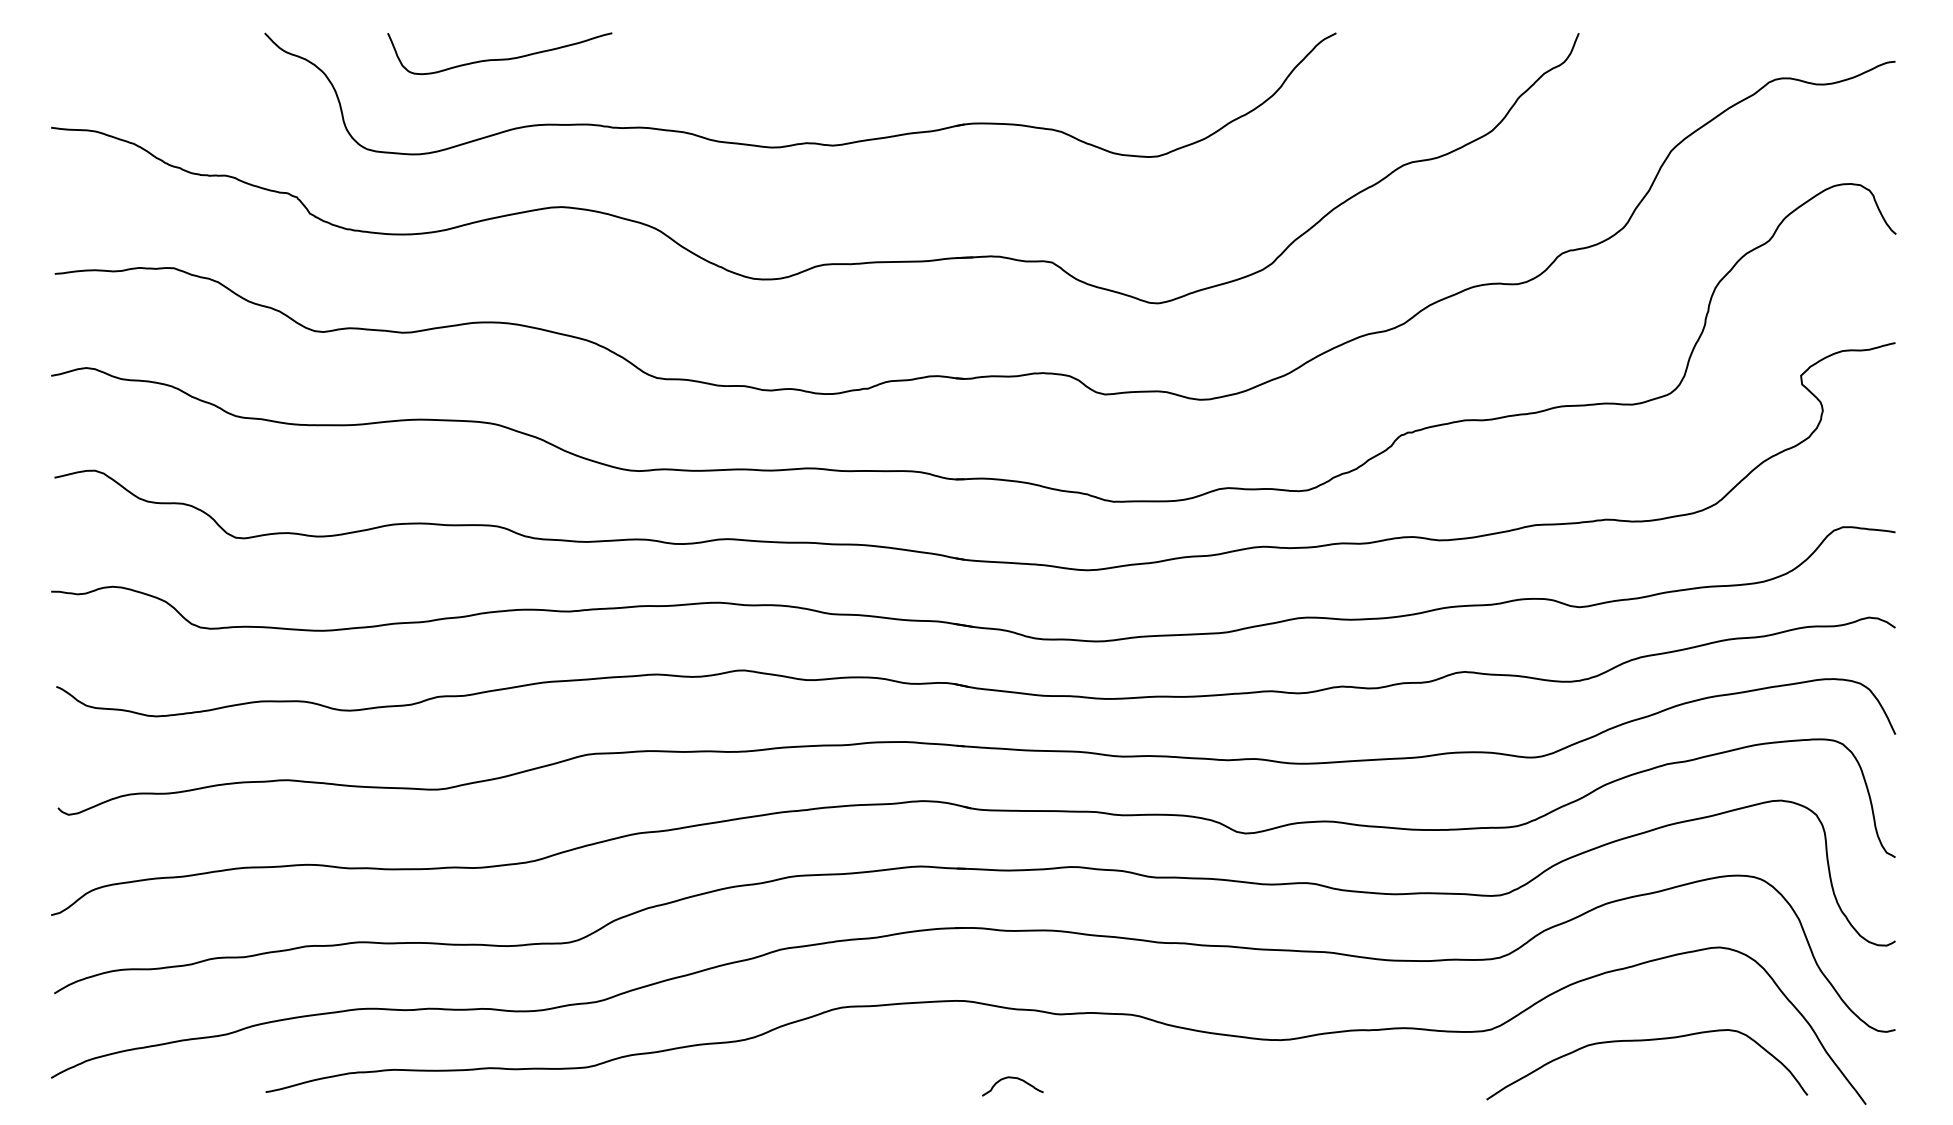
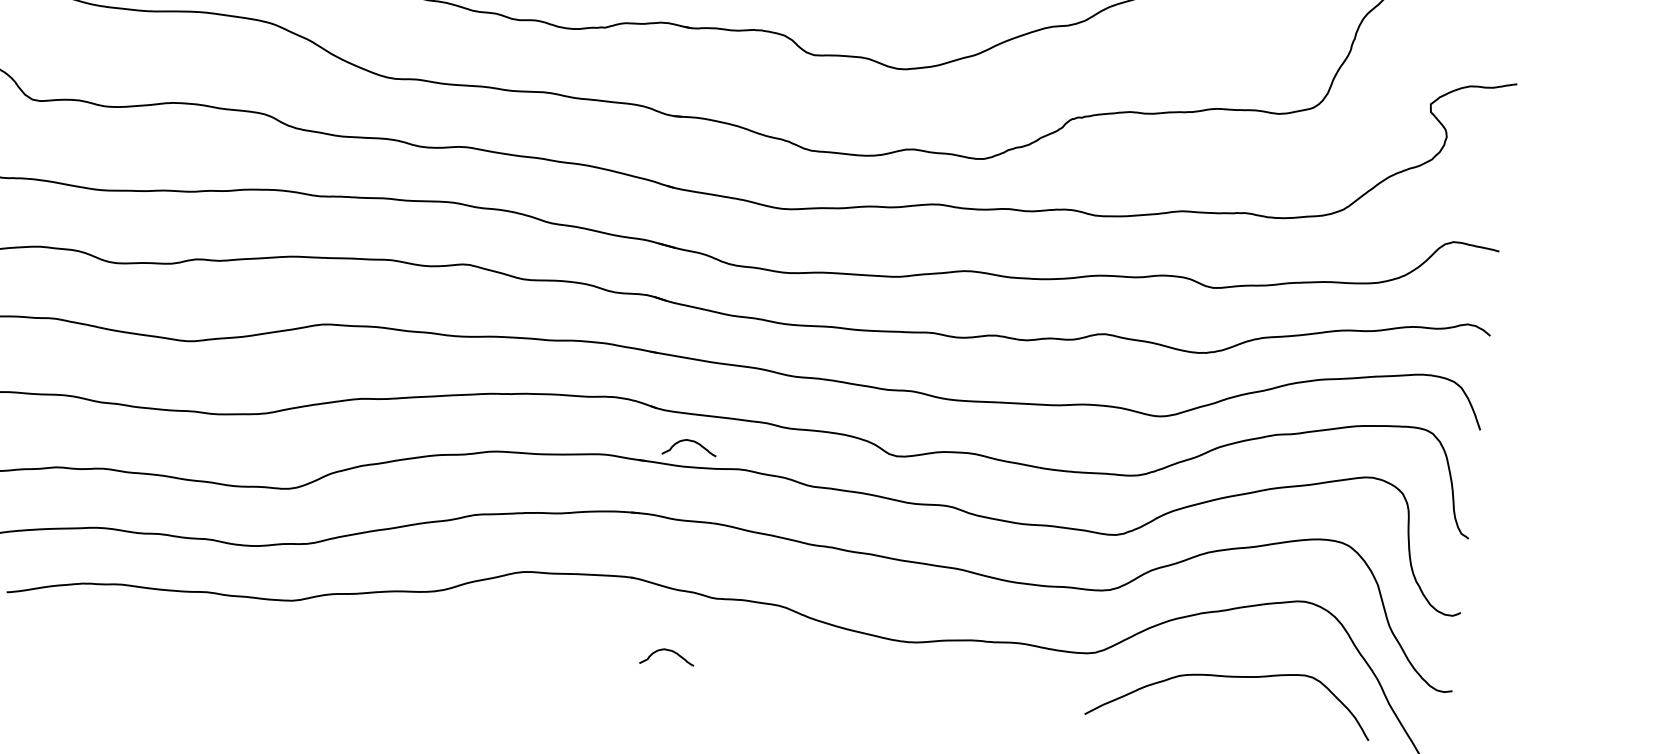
curve: (1012, 841) -> (690, 441), added

